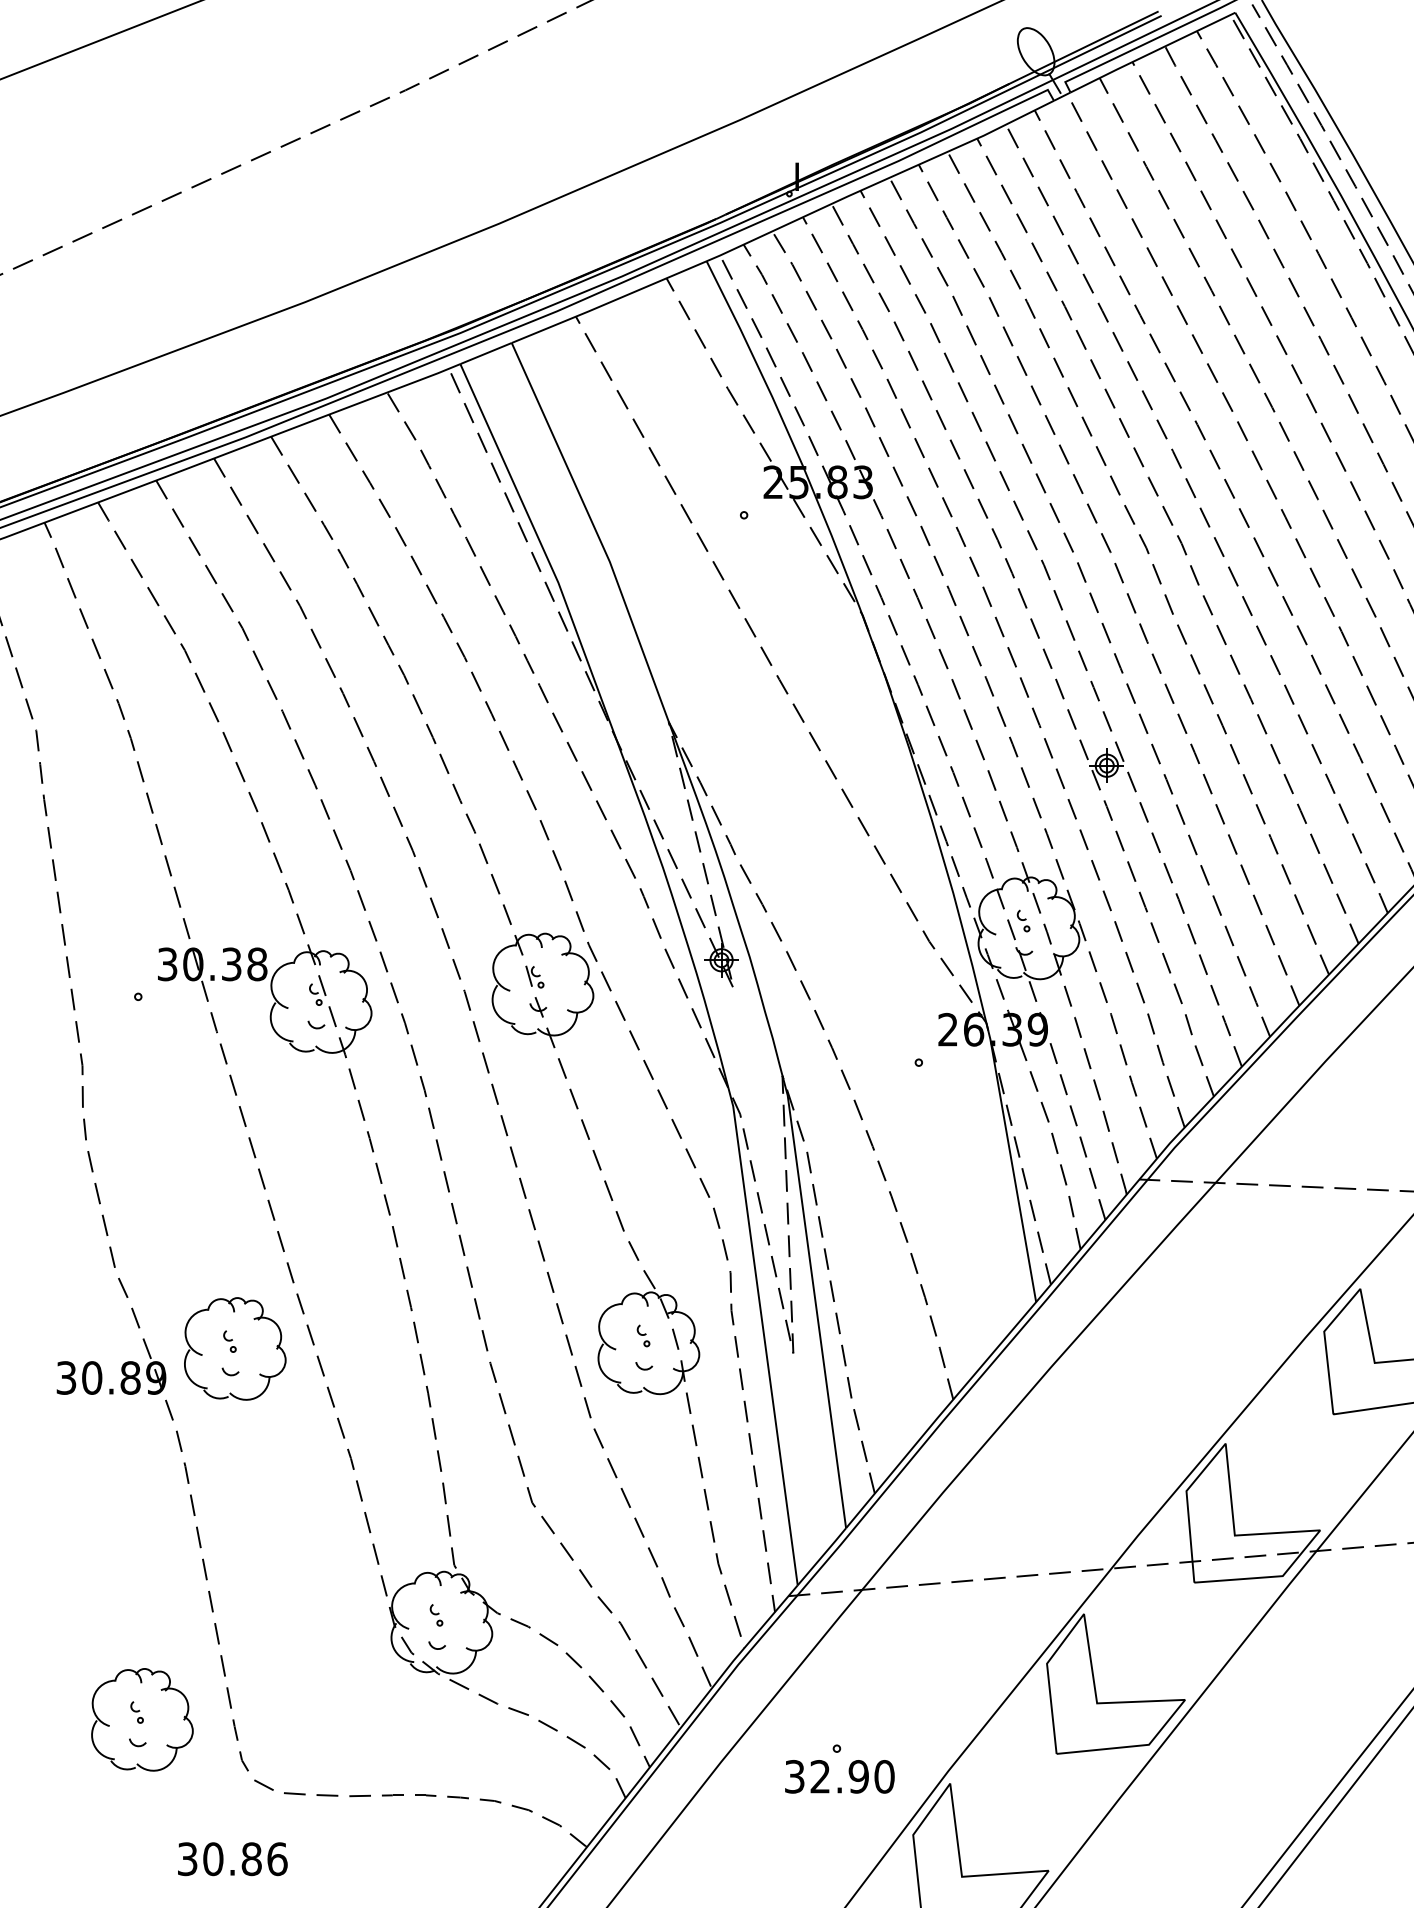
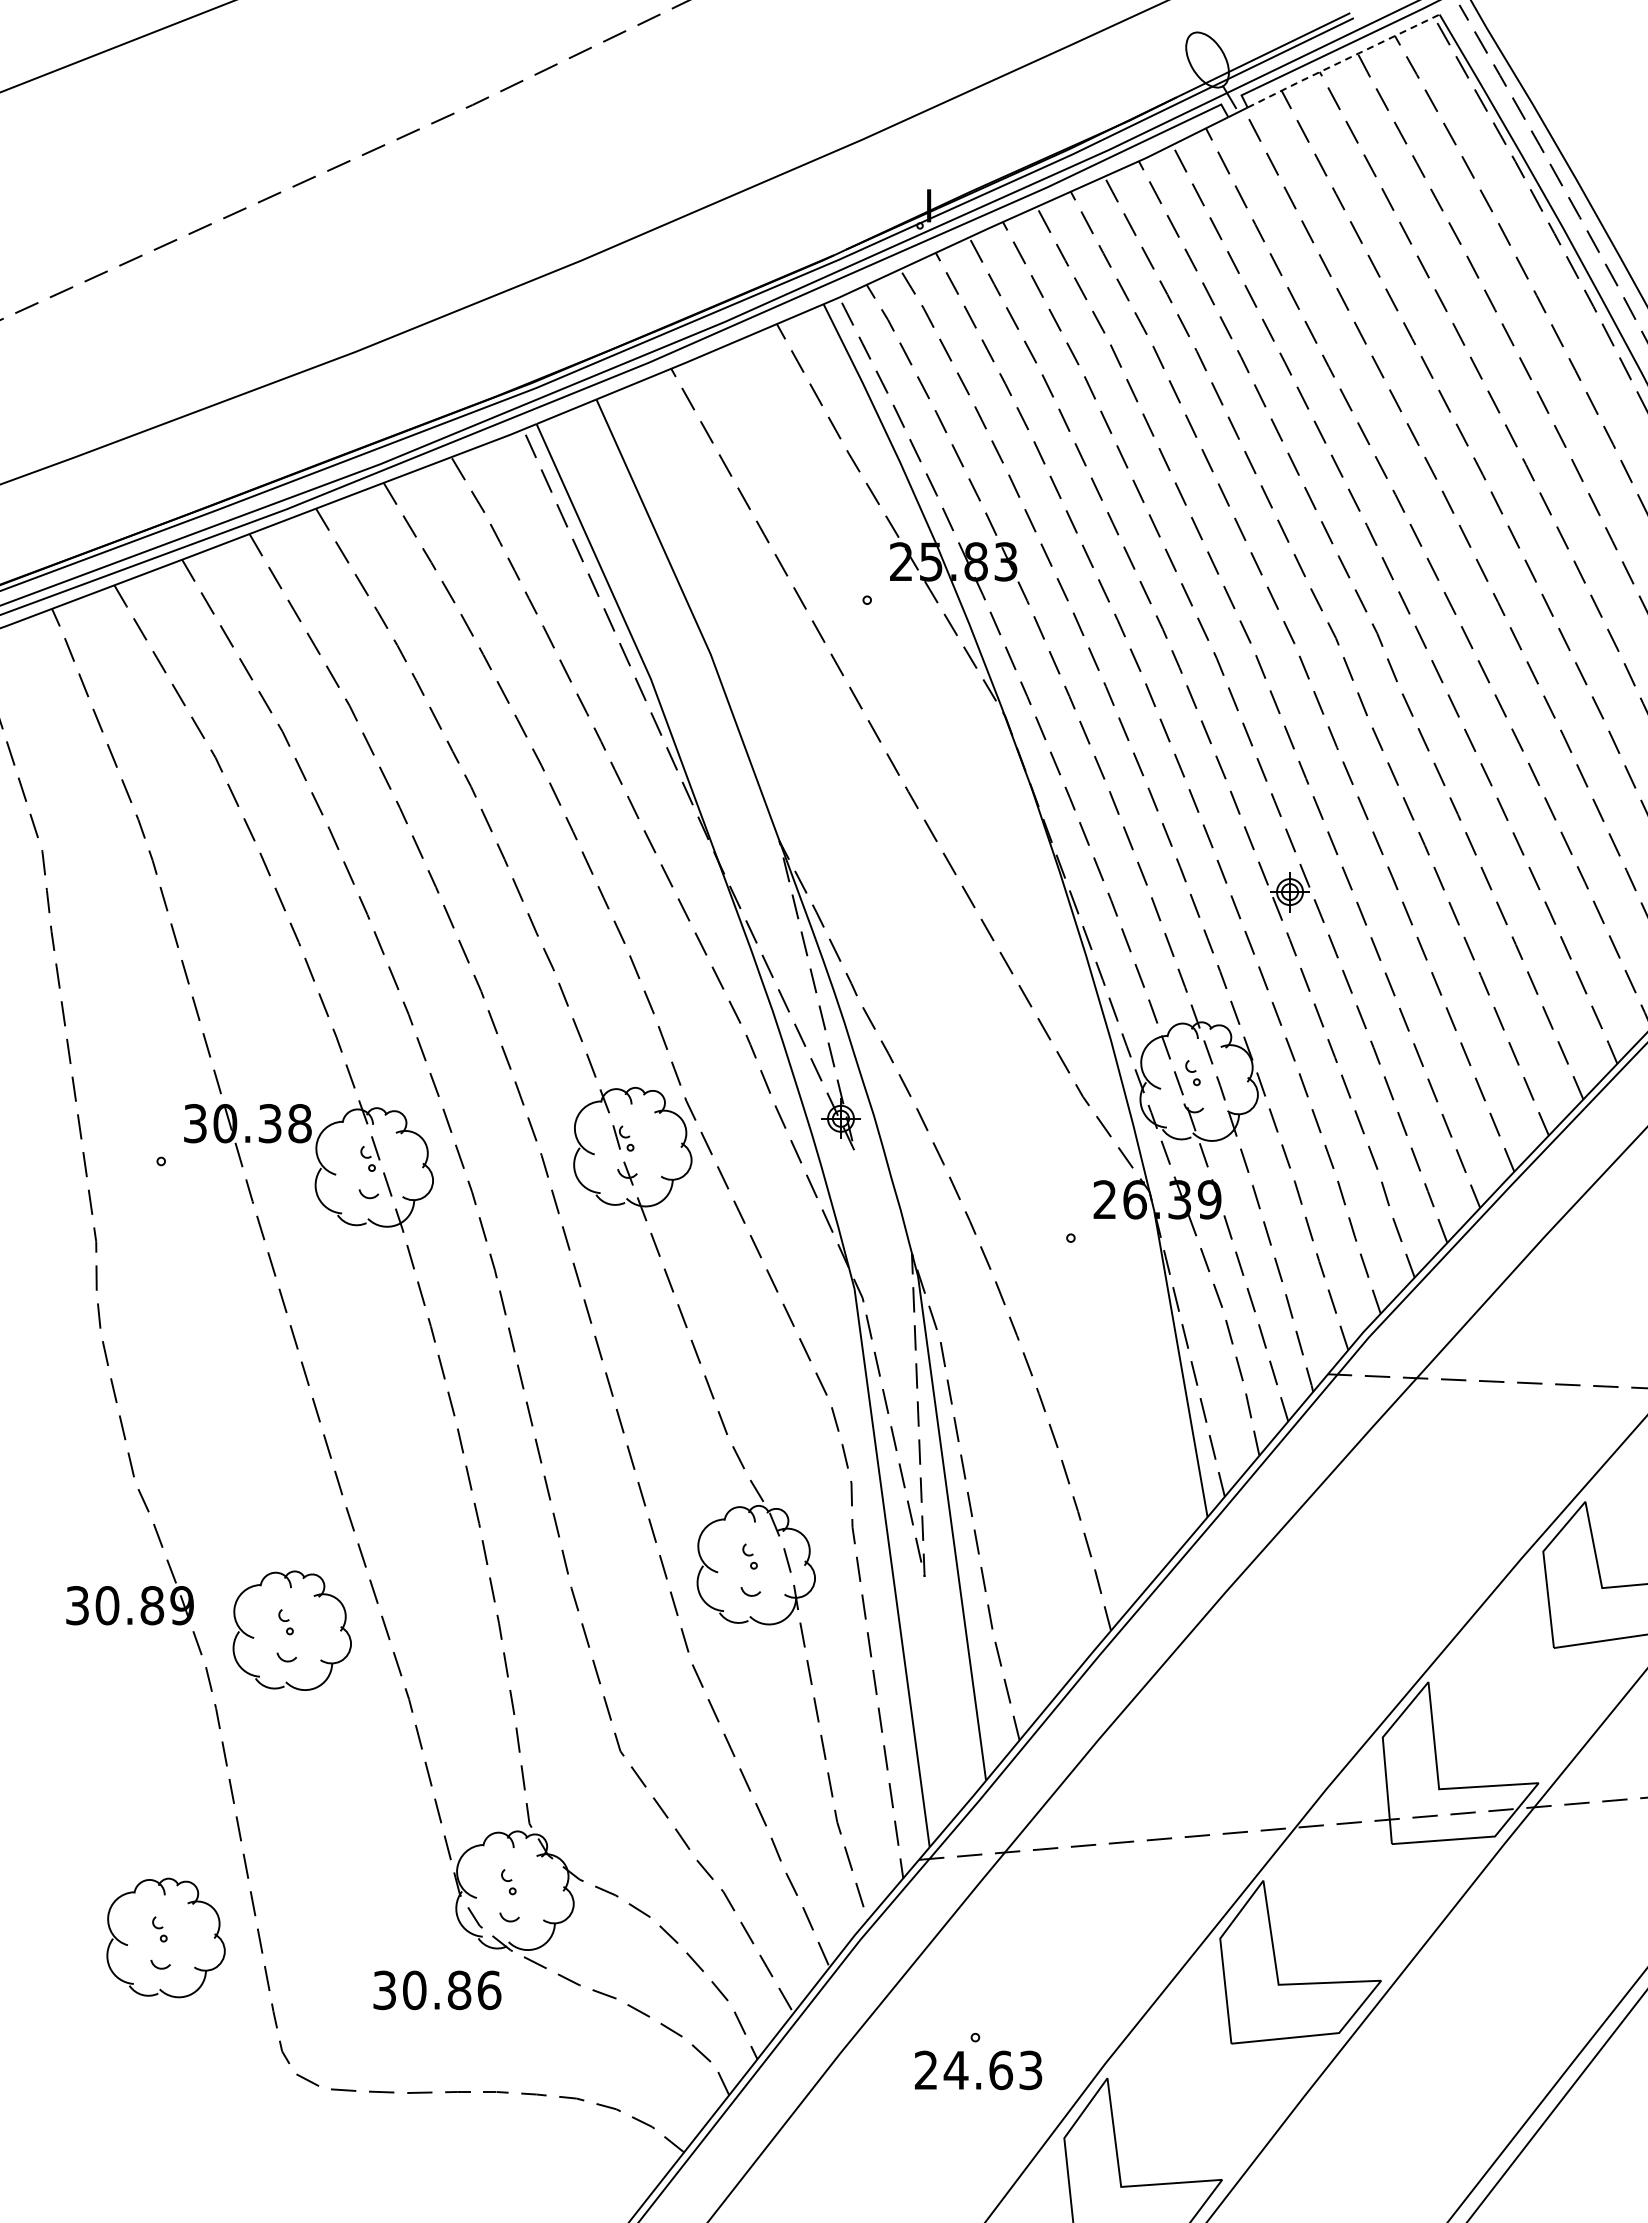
line: (1152, 52) -> (1343, 60), solid -> dashed
part: (234, 1348) -> (291, 1630), moved
part: (141, 1719) -> (165, 1937), moved
text: (839, 1776) -> (978, 2070), 32.90 -> 24.63
text: (232, 1859) -> (437, 1990), moved

